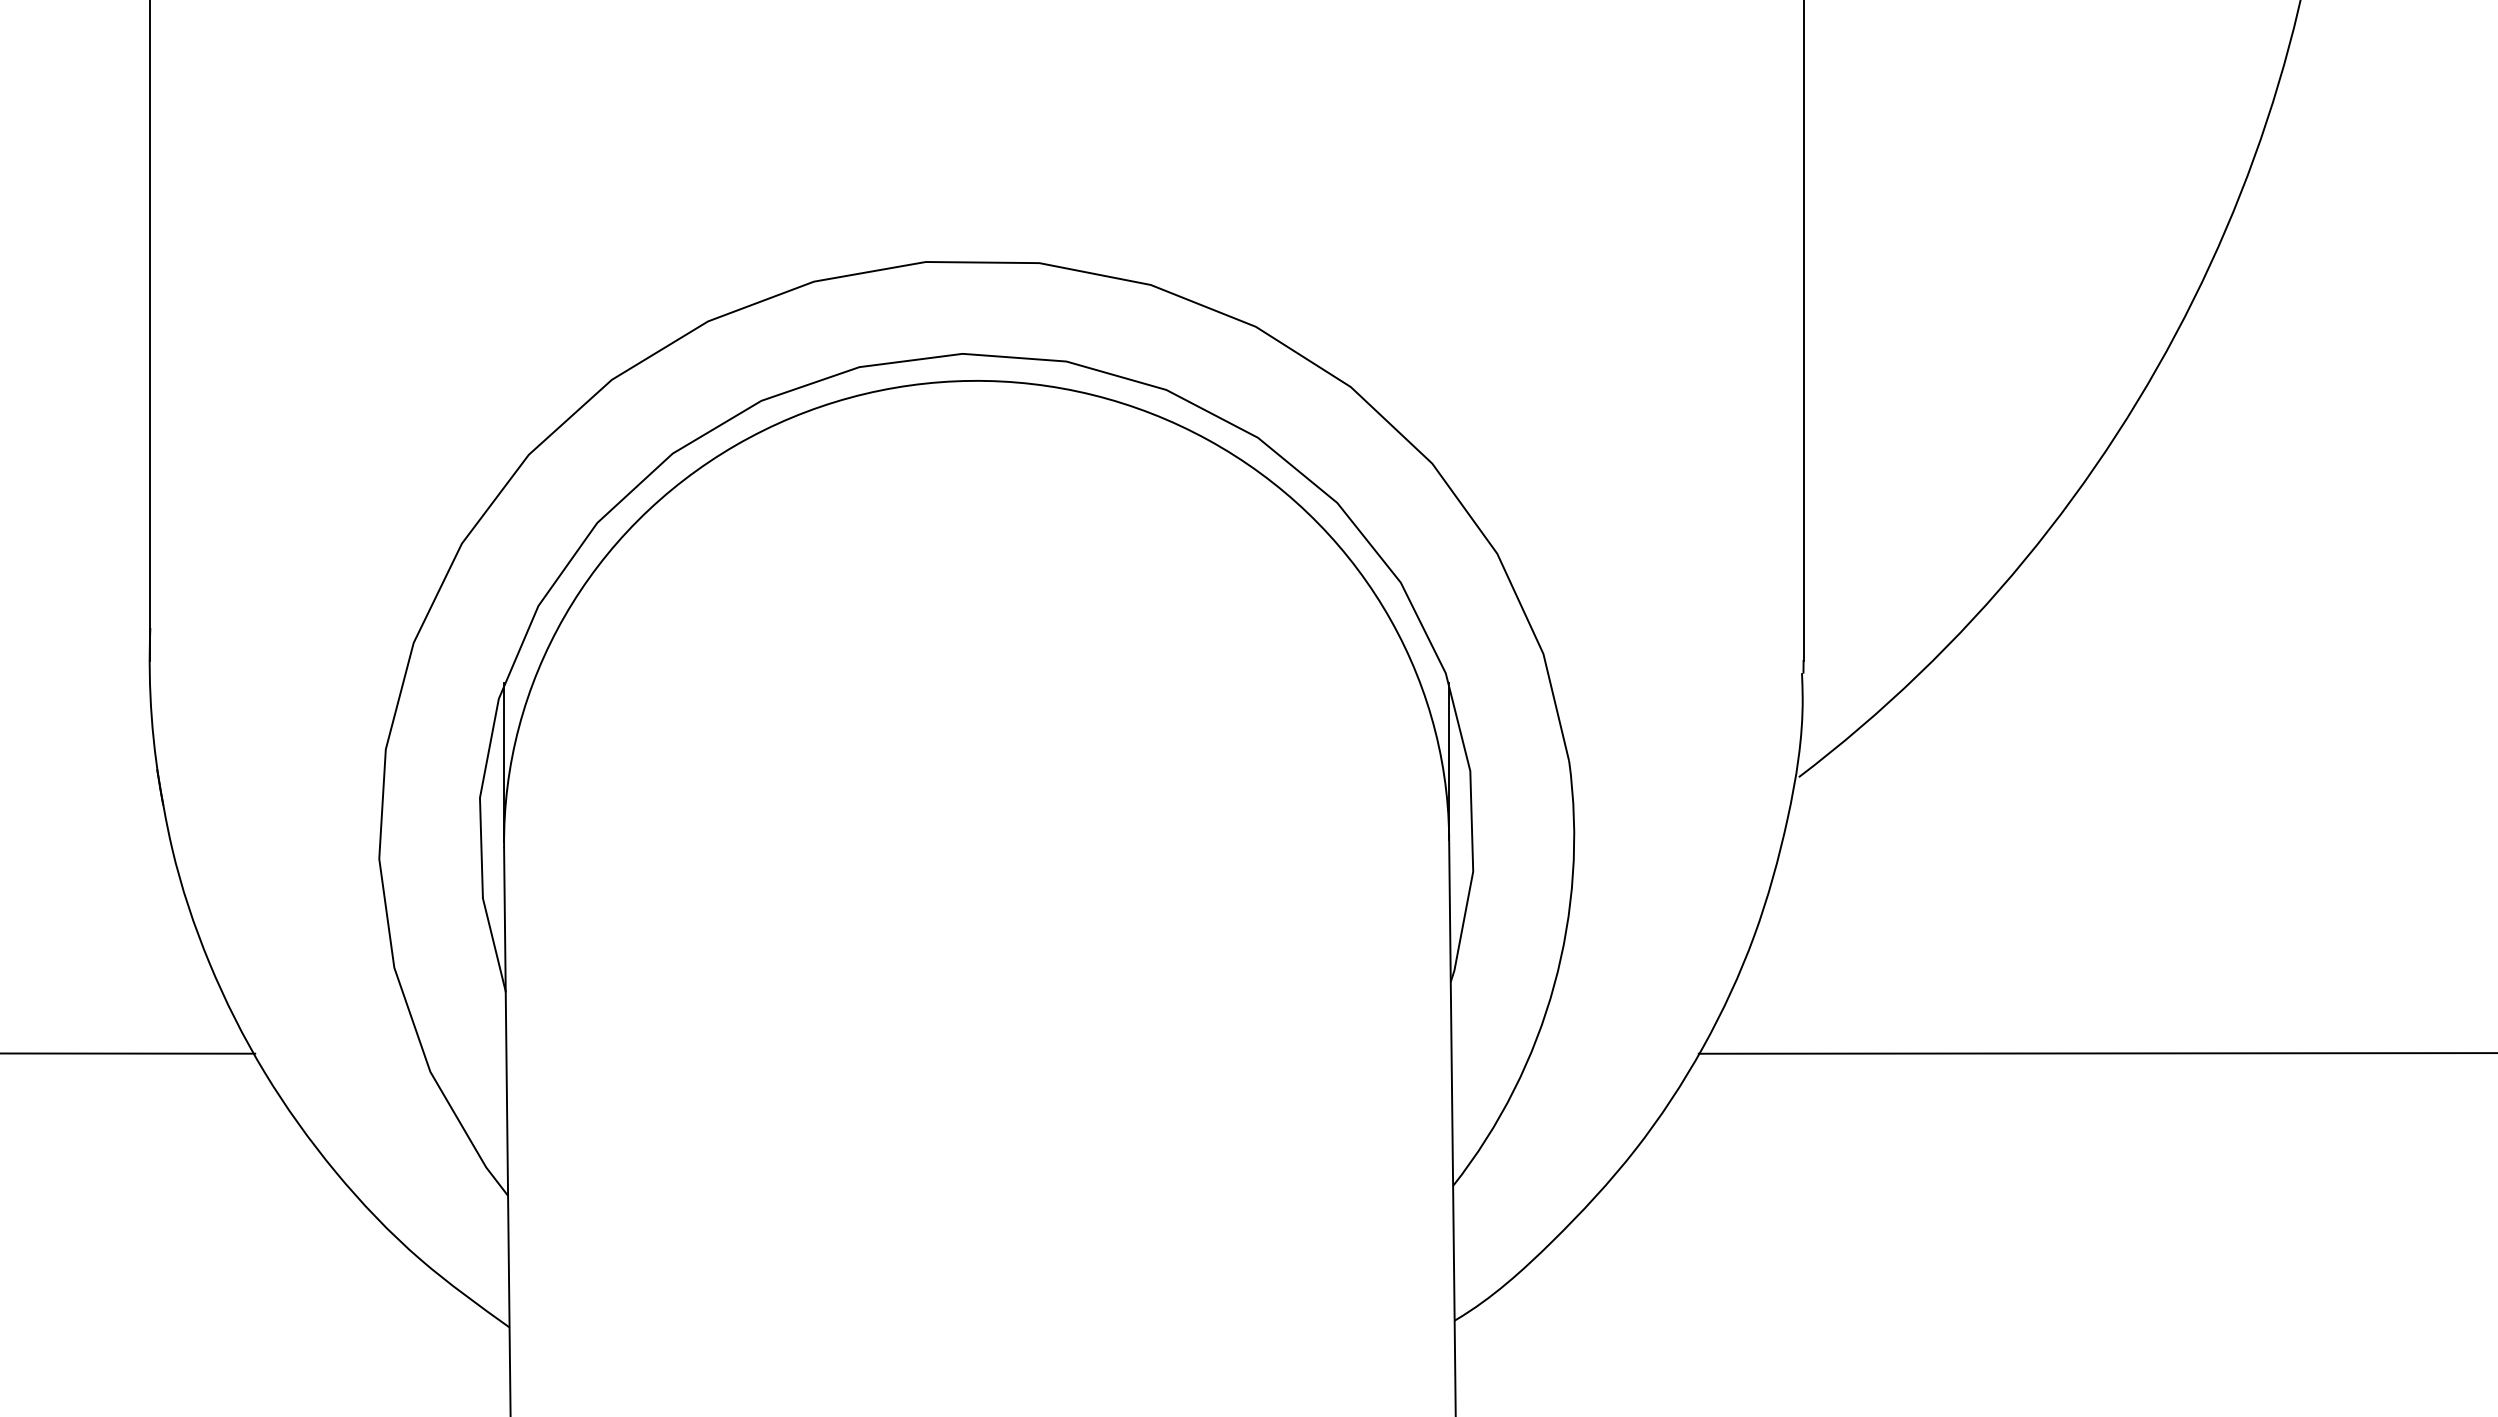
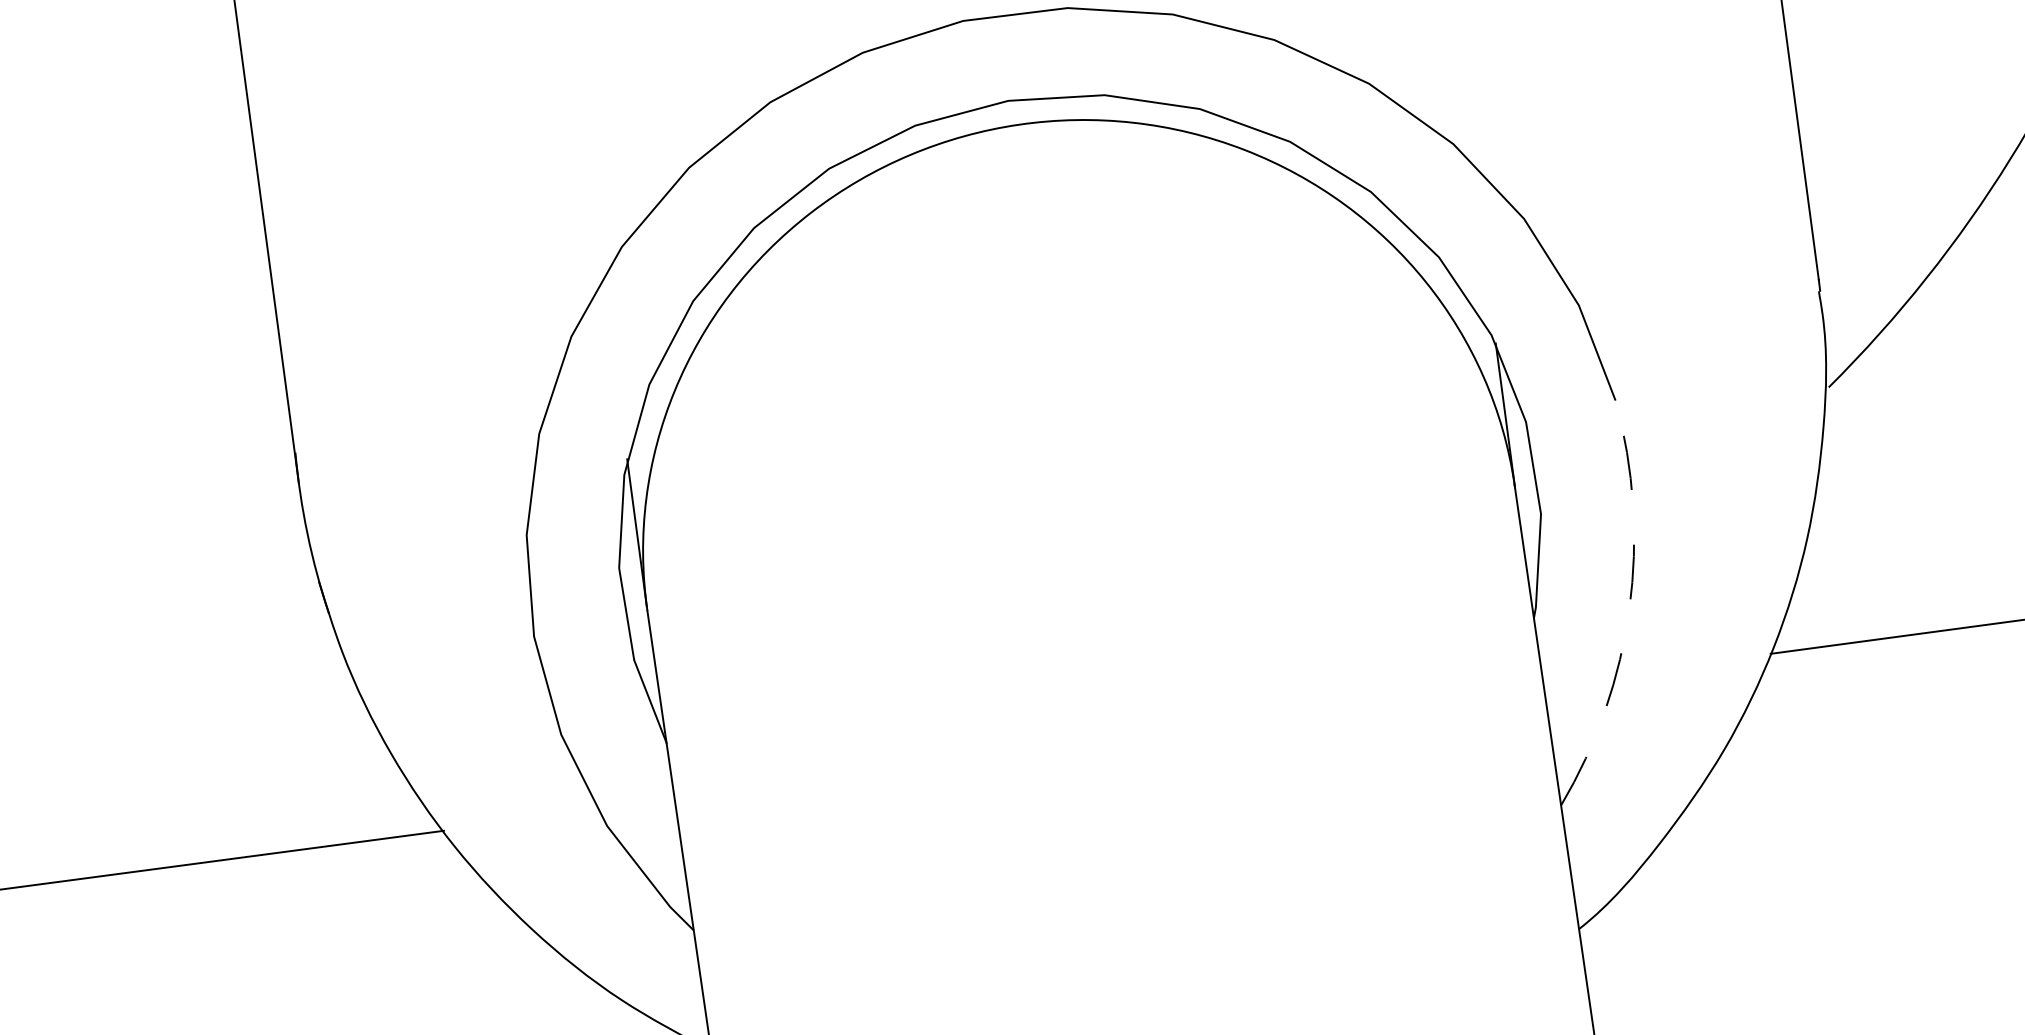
arc: (1554, 985) -> (1629, 608), solid -> dashed

